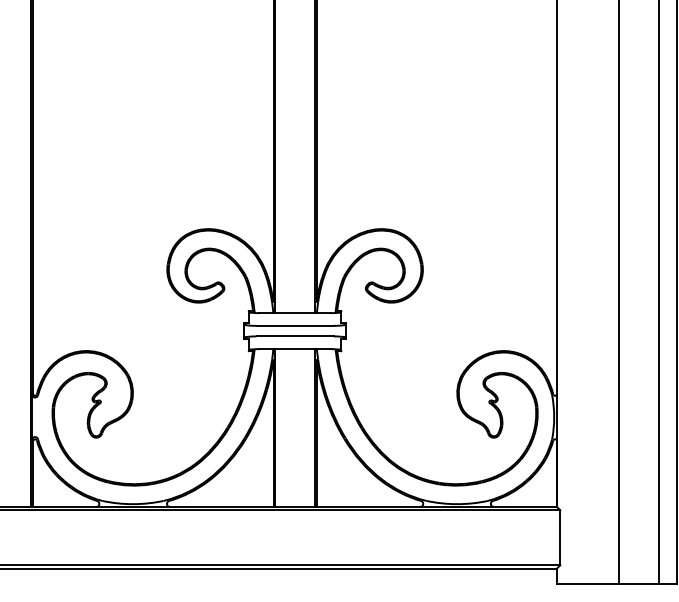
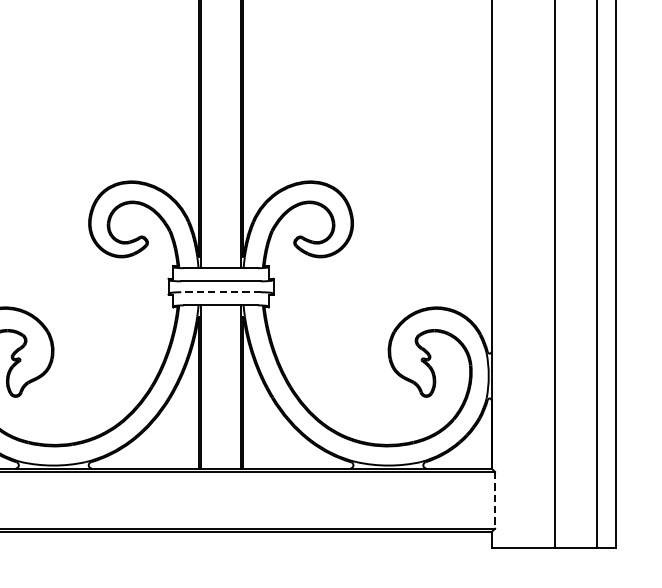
line: (295, 336) -> (221, 292), solid -> dashed
line: (560, 538) -> (495, 501), solid -> dashed

